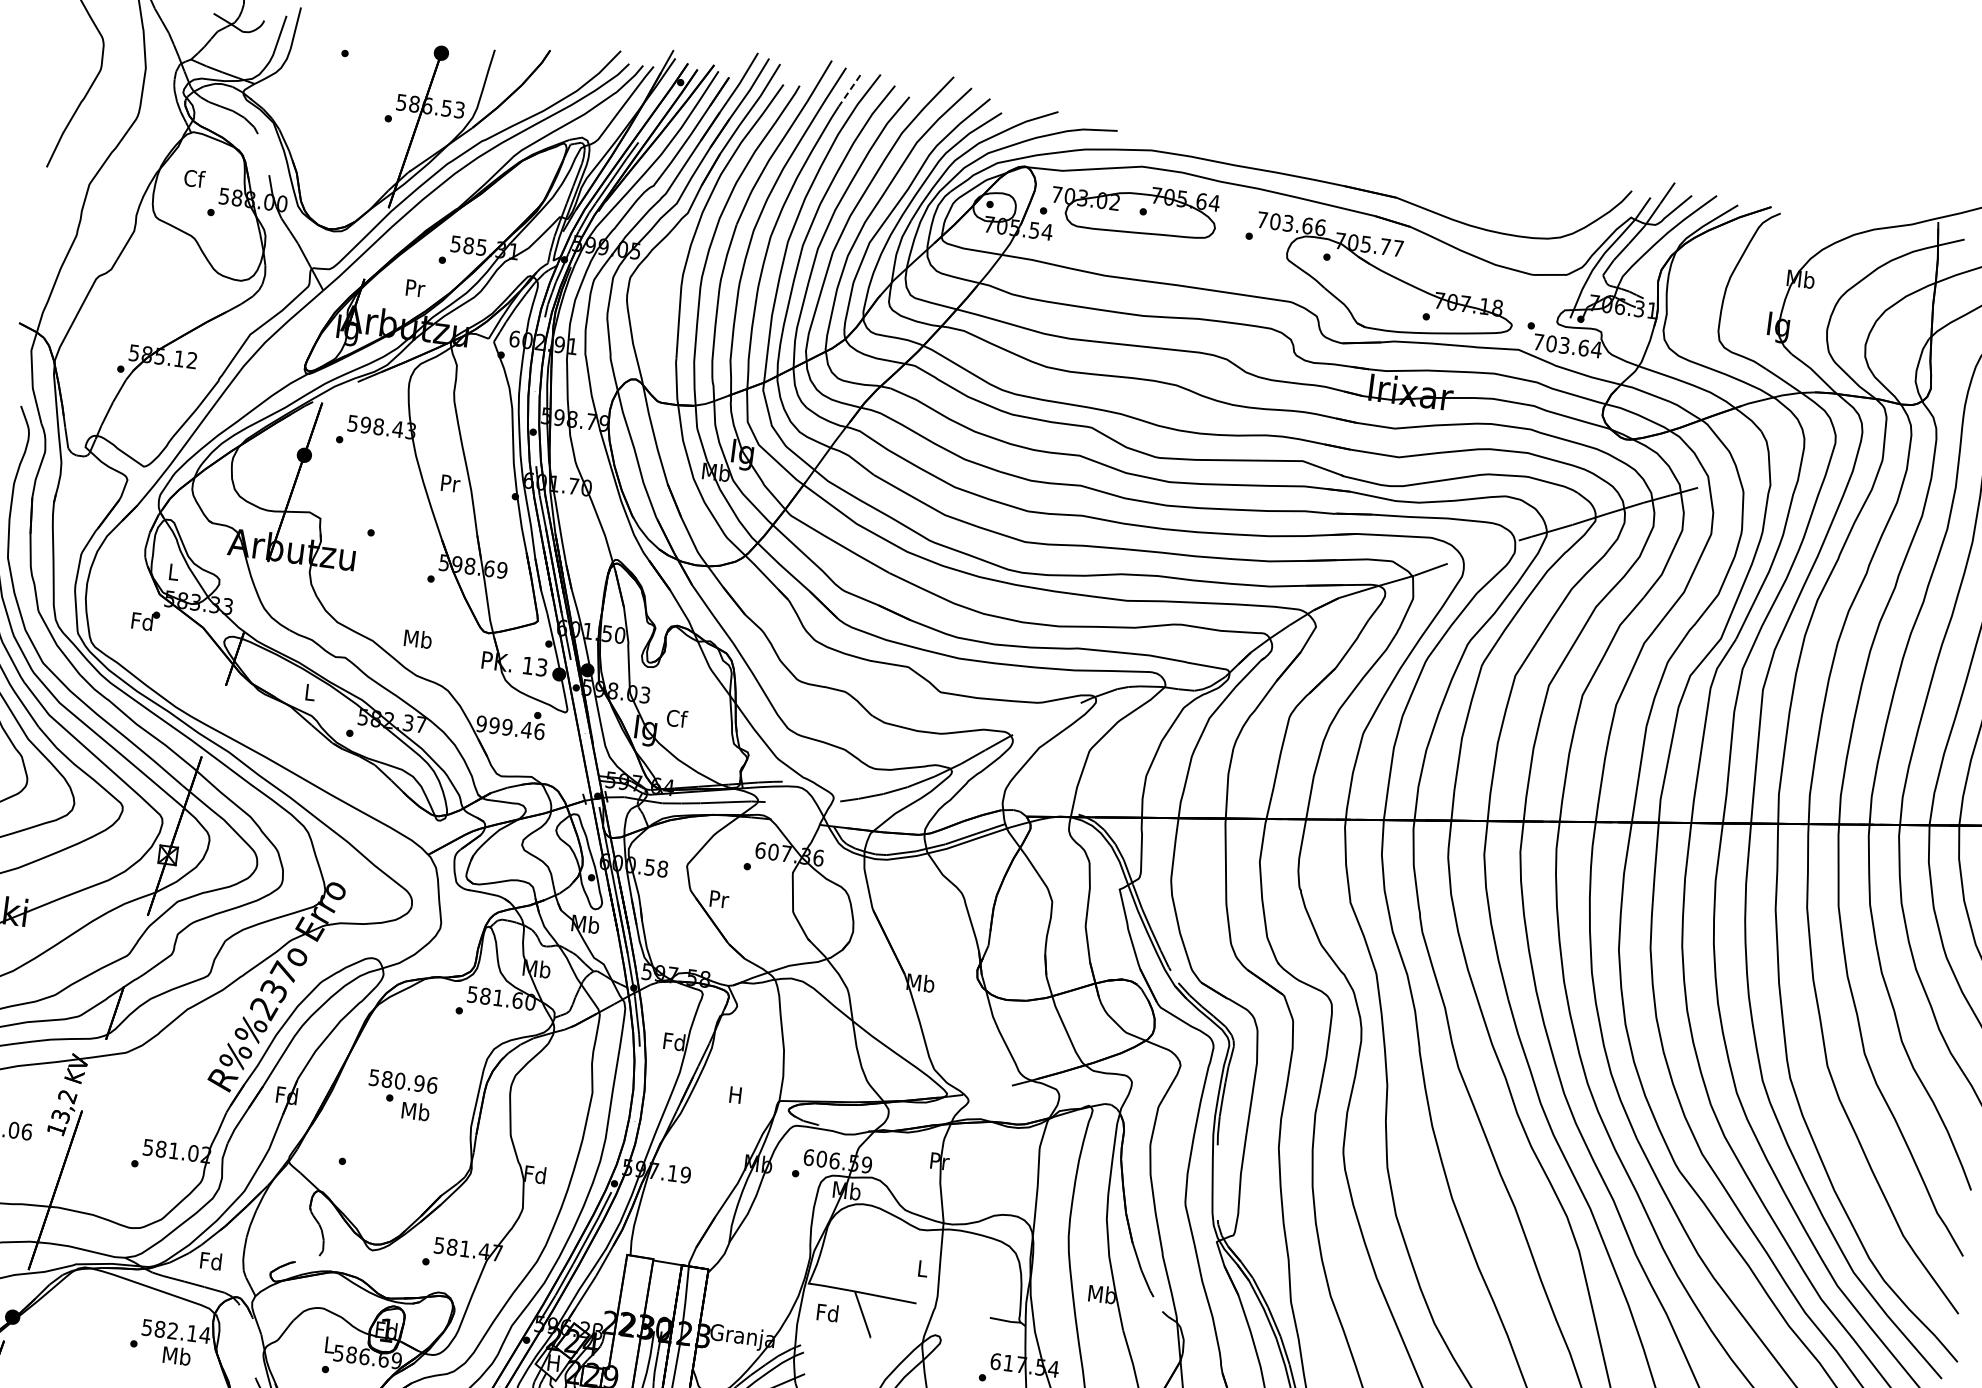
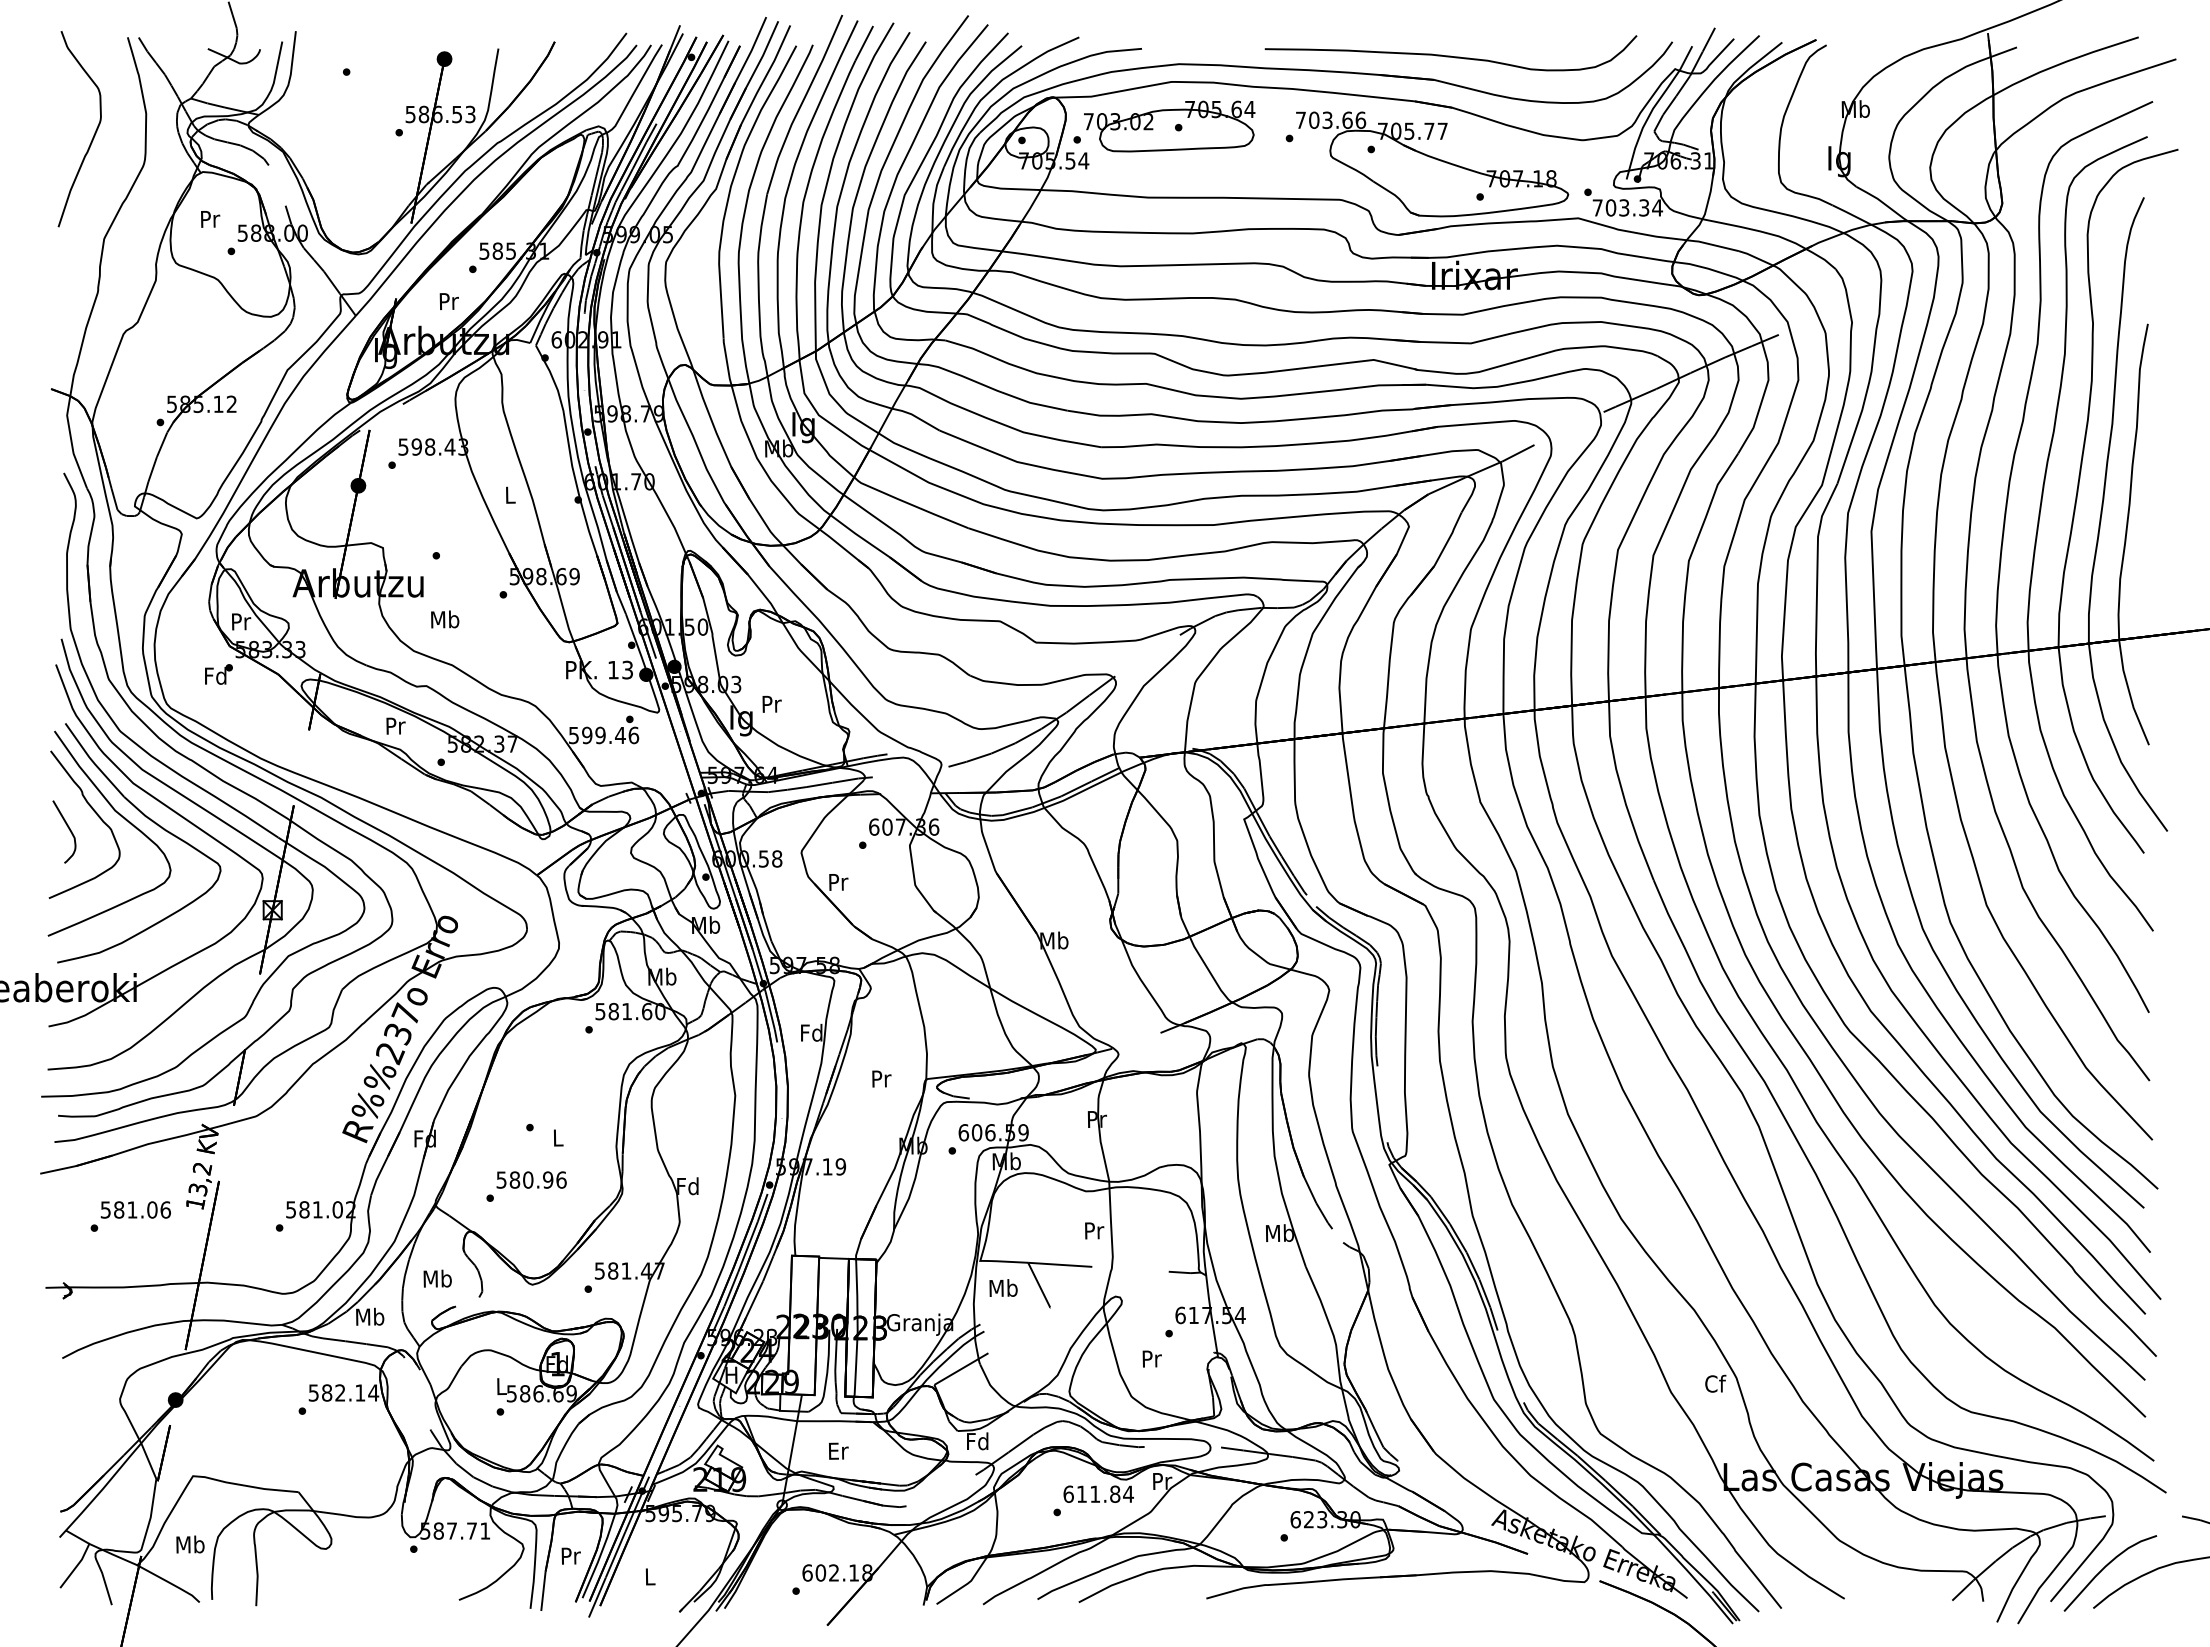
line: (849, 90) -> (864, 43), dashed -> solid
curve: (1415, 176) -> (1450, 55), added
text: (193, 178) -> (209, 219), Cf -> Pr
text: (1584, 347) -> (1644, 207), 703.64 -> 703.34
text: (450, 482) -> (510, 494), Pr -> L
text: (174, 571) -> (241, 621), L -> Pr
text: (418, 639) -> (445, 619), moved
text: (310, 691) -> (395, 725), L -> Pr
text: (676, 717) -> (771, 703), Cf -> Pr
text: (481, 723) -> (573, 734), 999.46 -> 599.46
text: (403, 1080) -> (531, 1179), moved
text: (736, 1094) -> (881, 1078), H -> Pr
text: (416, 1111) -> (558, 1137), Mb -> L
text: (211, 1260) -> (370, 1316), Fd -> Mb
text: (923, 1268) -> (1094, 1230), L -> Pr
text: (827, 1312) -> (1003, 1287), Fd -> Mb
text: (176, 1355) -> (437, 1278), moved

